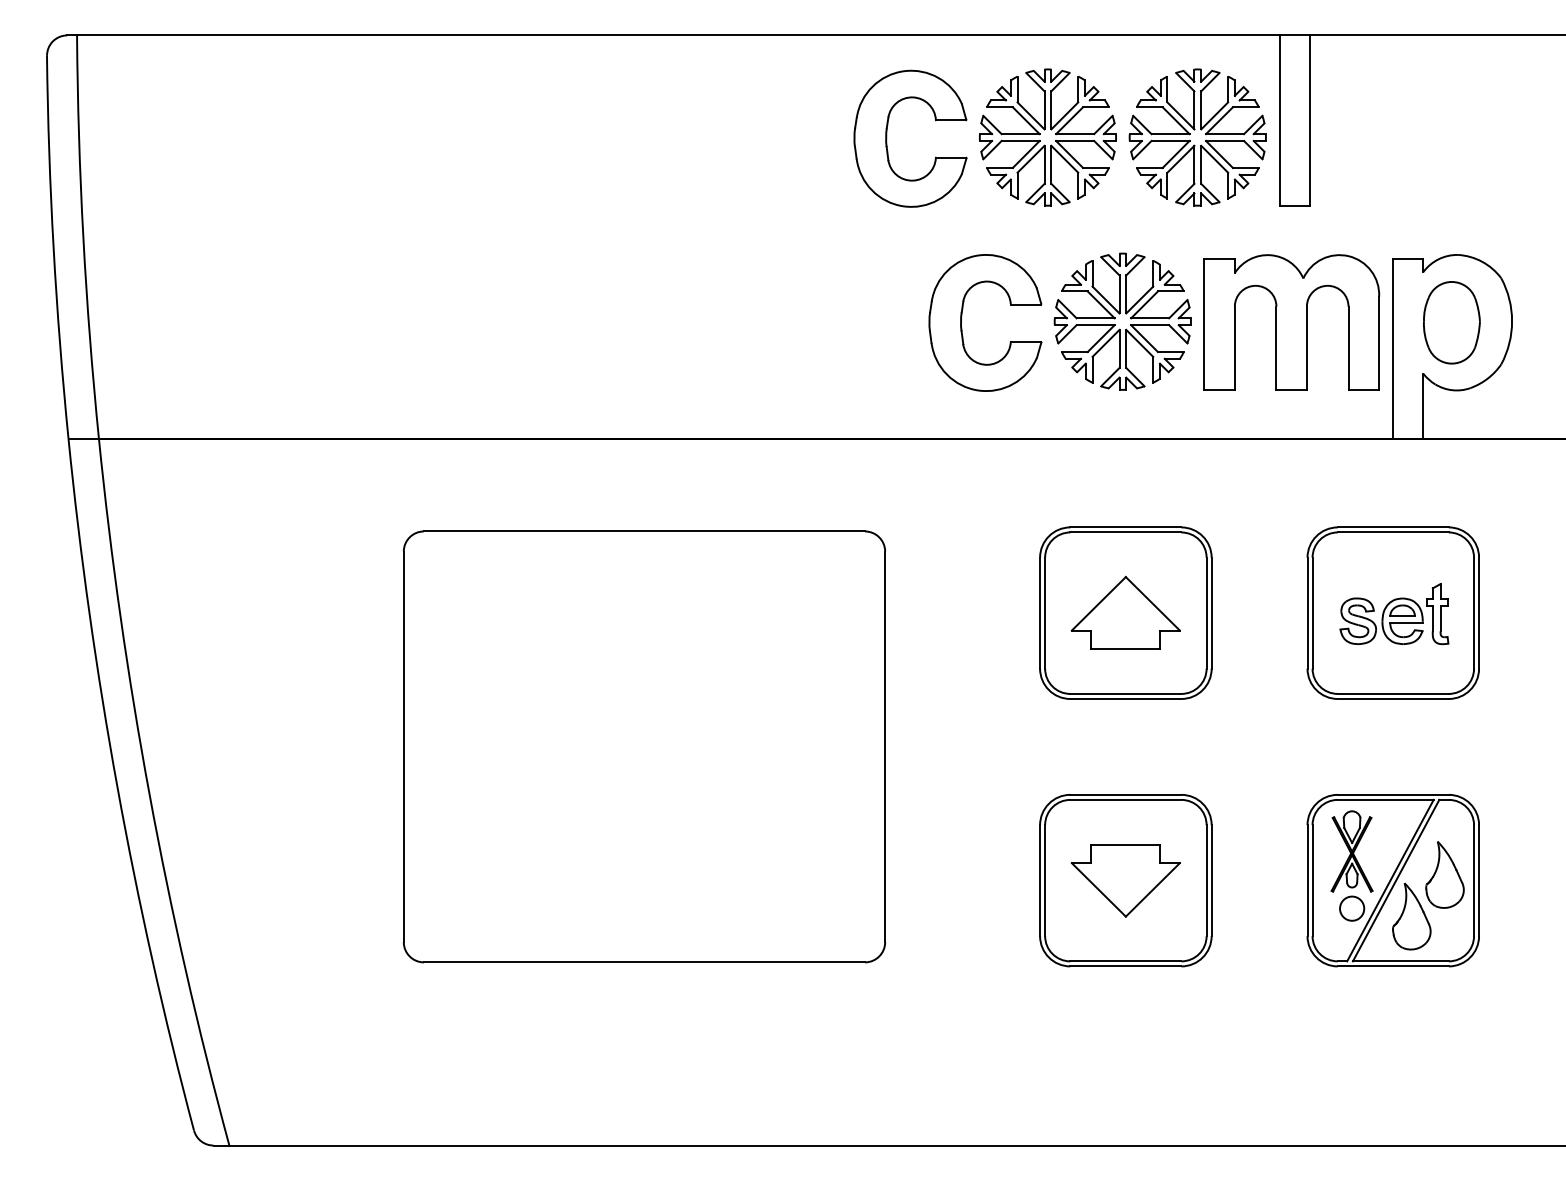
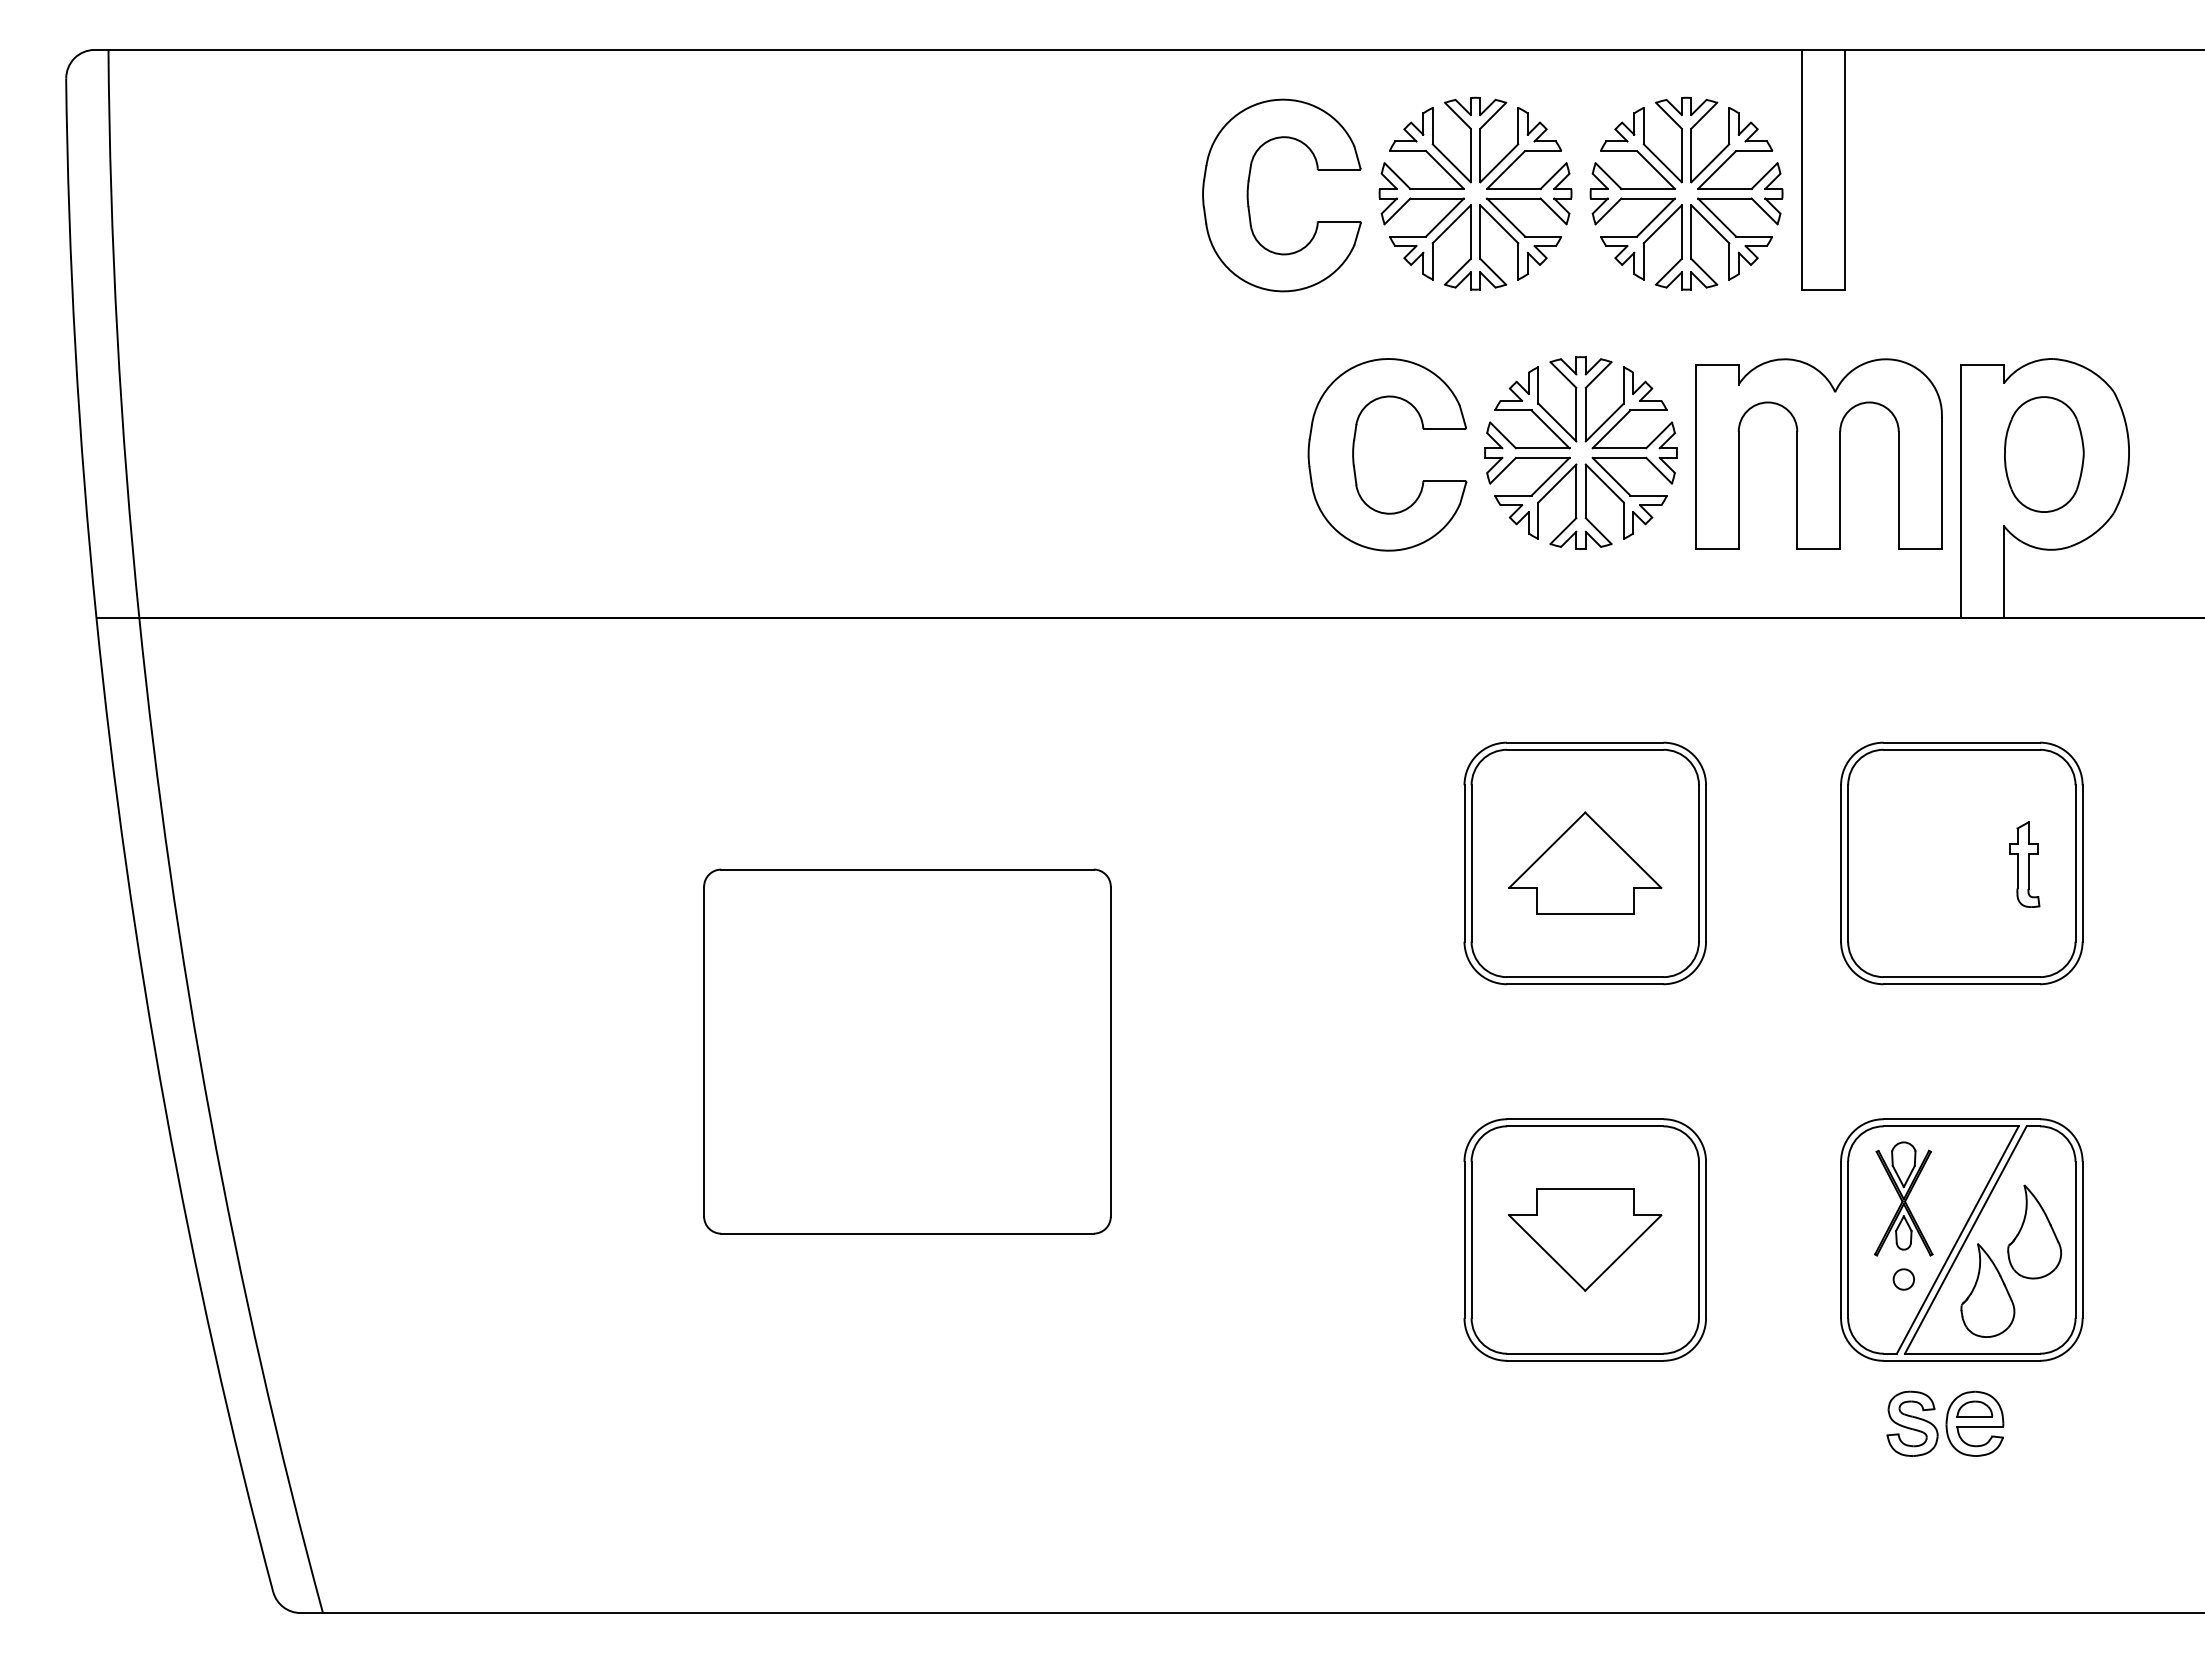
part: (1381, 621) -> (1945, 1423), moved
part: (644, 746) -> (907, 1051), size x0.6
circle: (1351, 908) -> (1903, 1279), size x0.6

